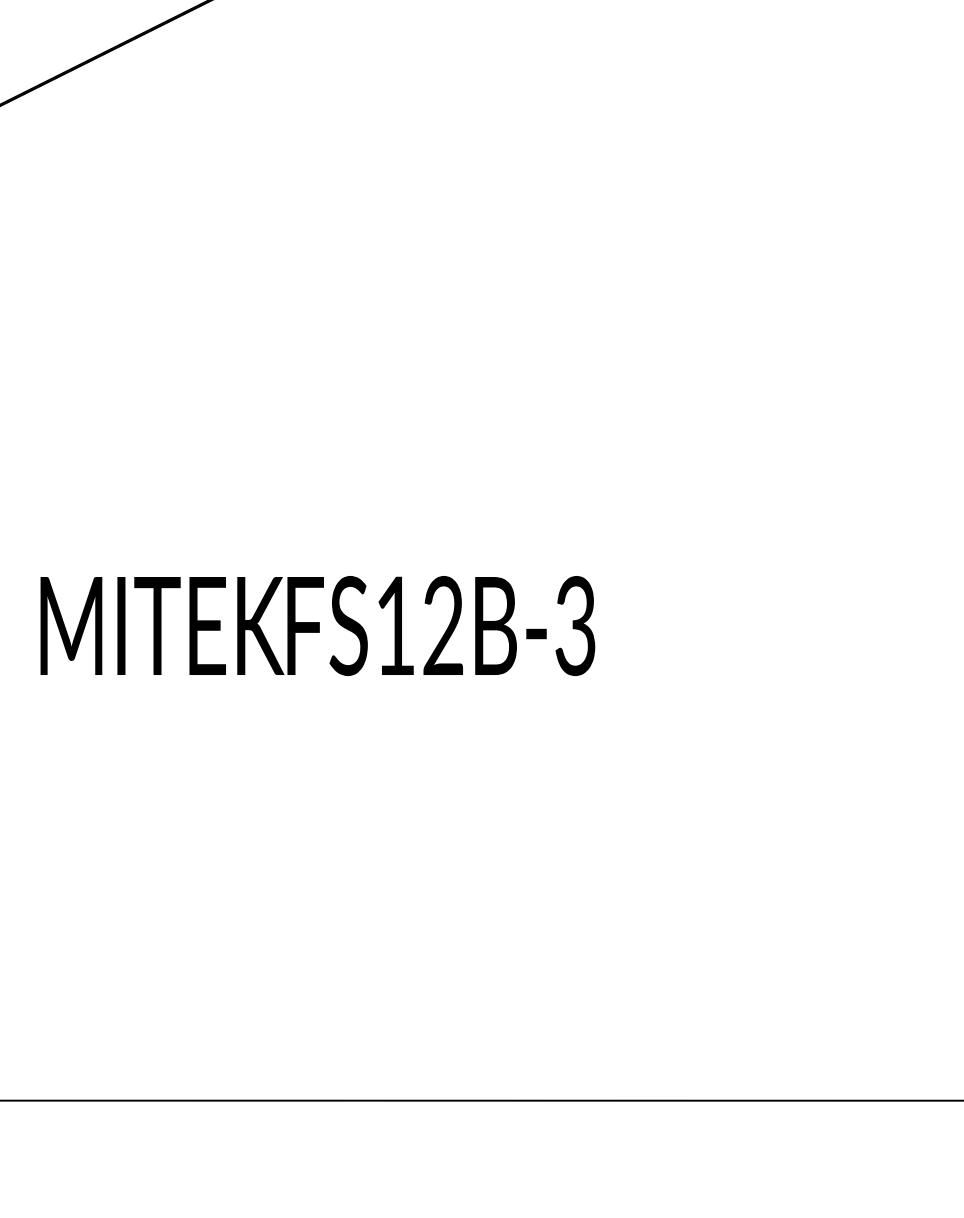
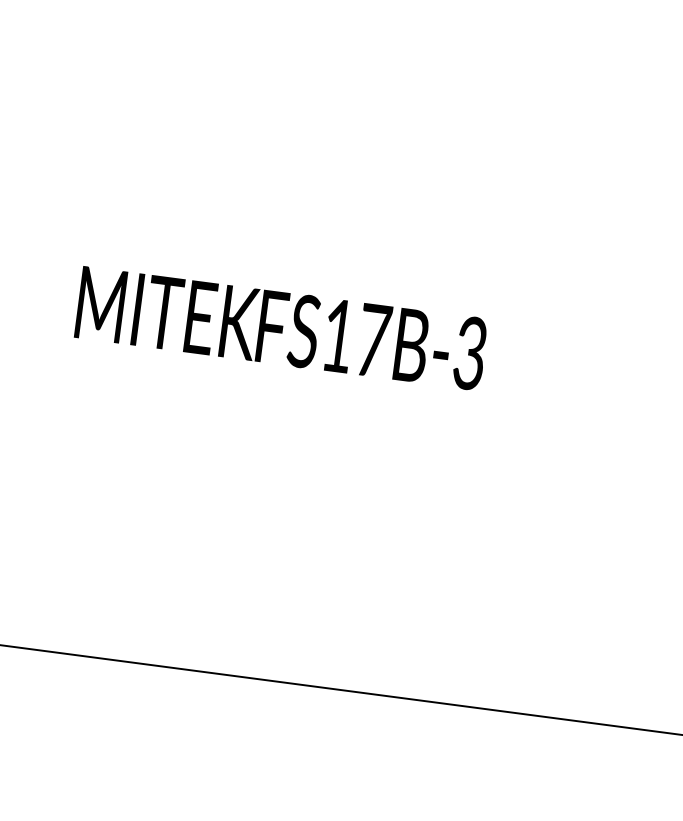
text: (443, 625) -> (373, 340), FS12B-3 -> FS17B-3

